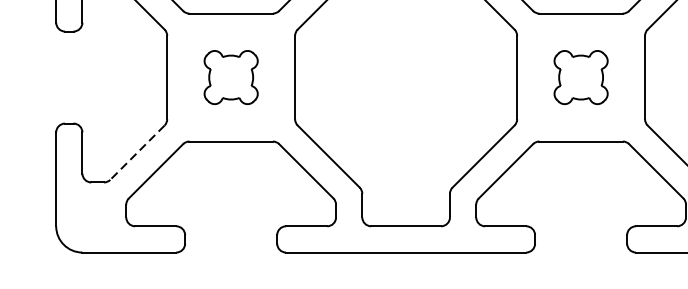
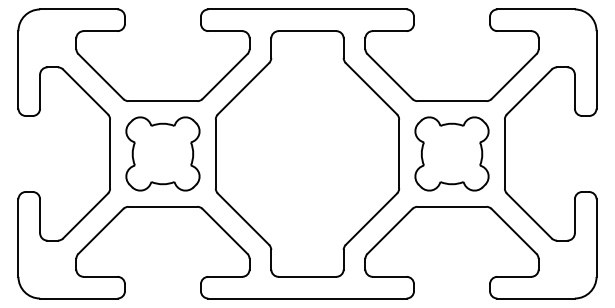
part: (230, 76) -> (162, 153), size x1.67
part: (580, 76) -> (451, 153), size x1.67
line: (137, 153) -> (85, 216), dashed -> solid

